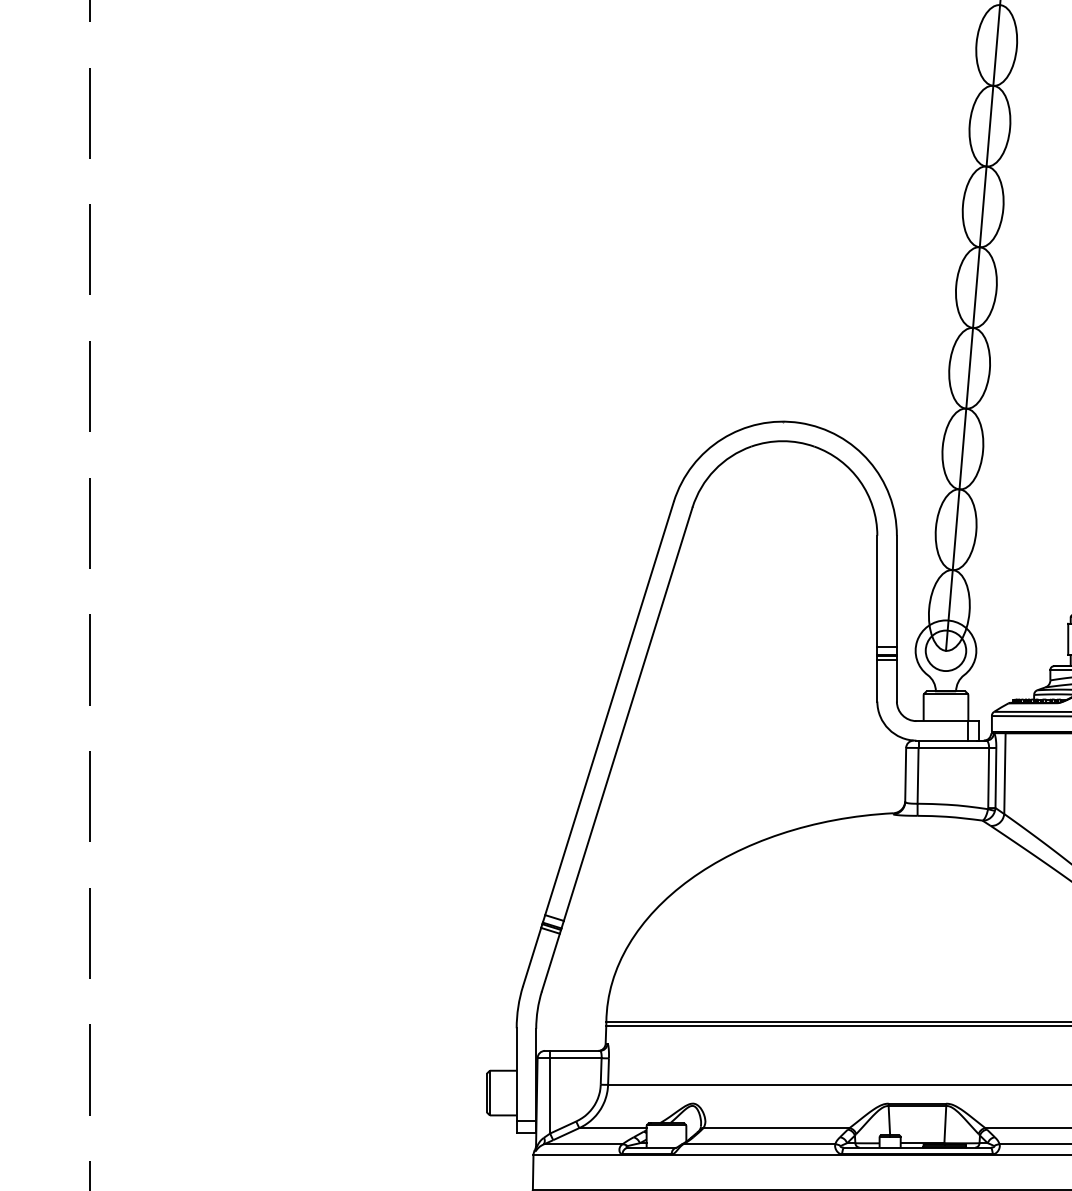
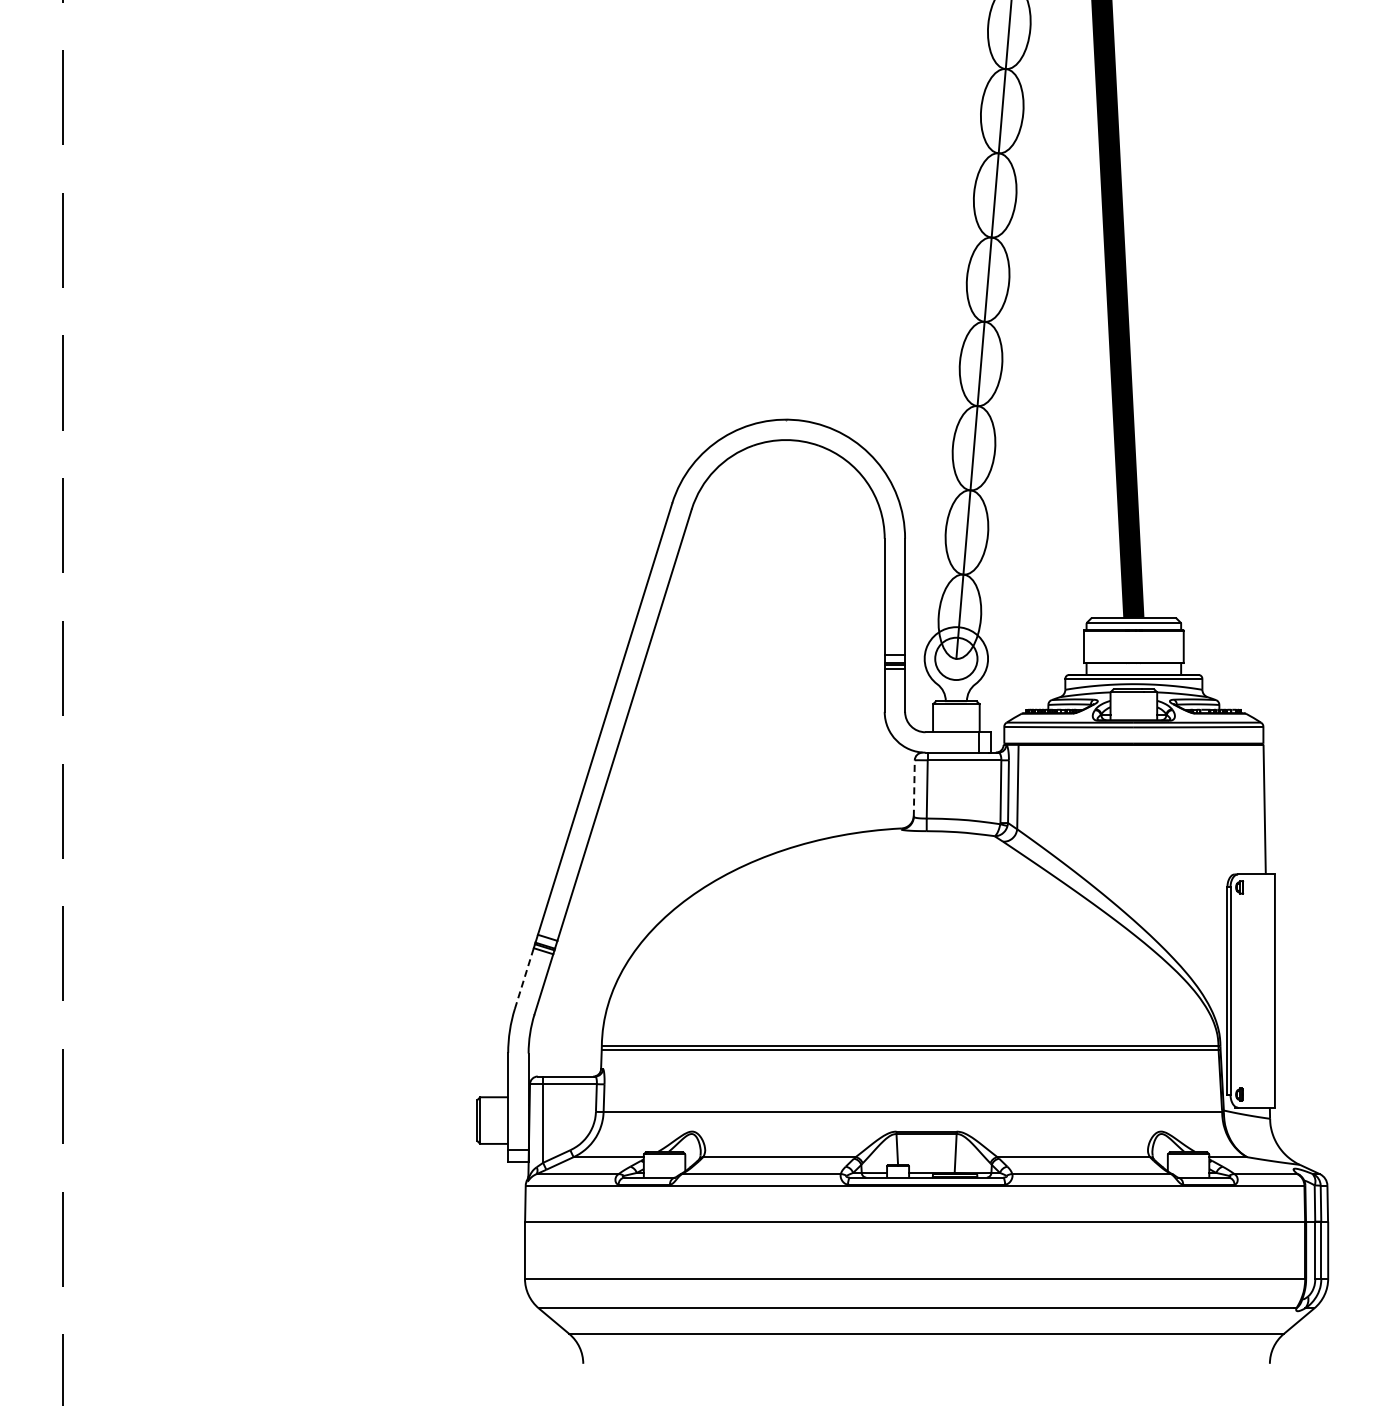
line: (905, 774) -> (914, 788), solid -> dashed
line: (532, 956) -> (524, 978), solid -> dashed

